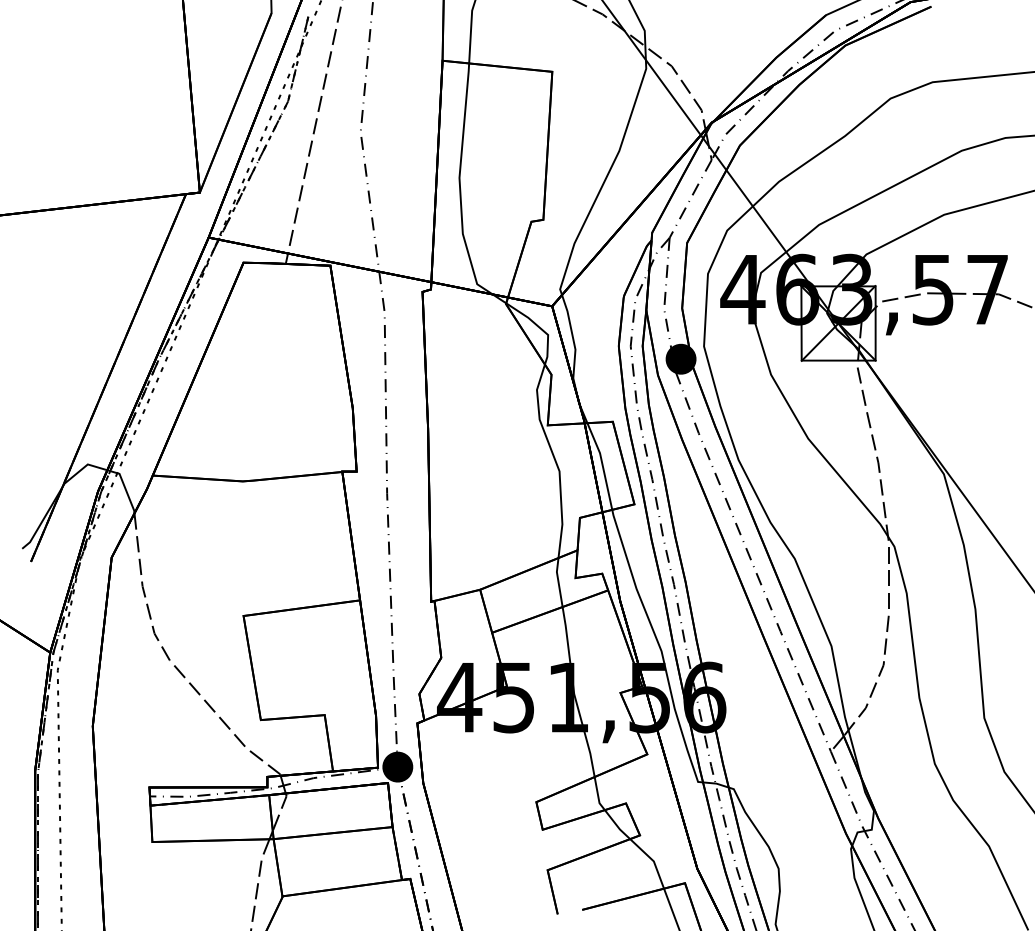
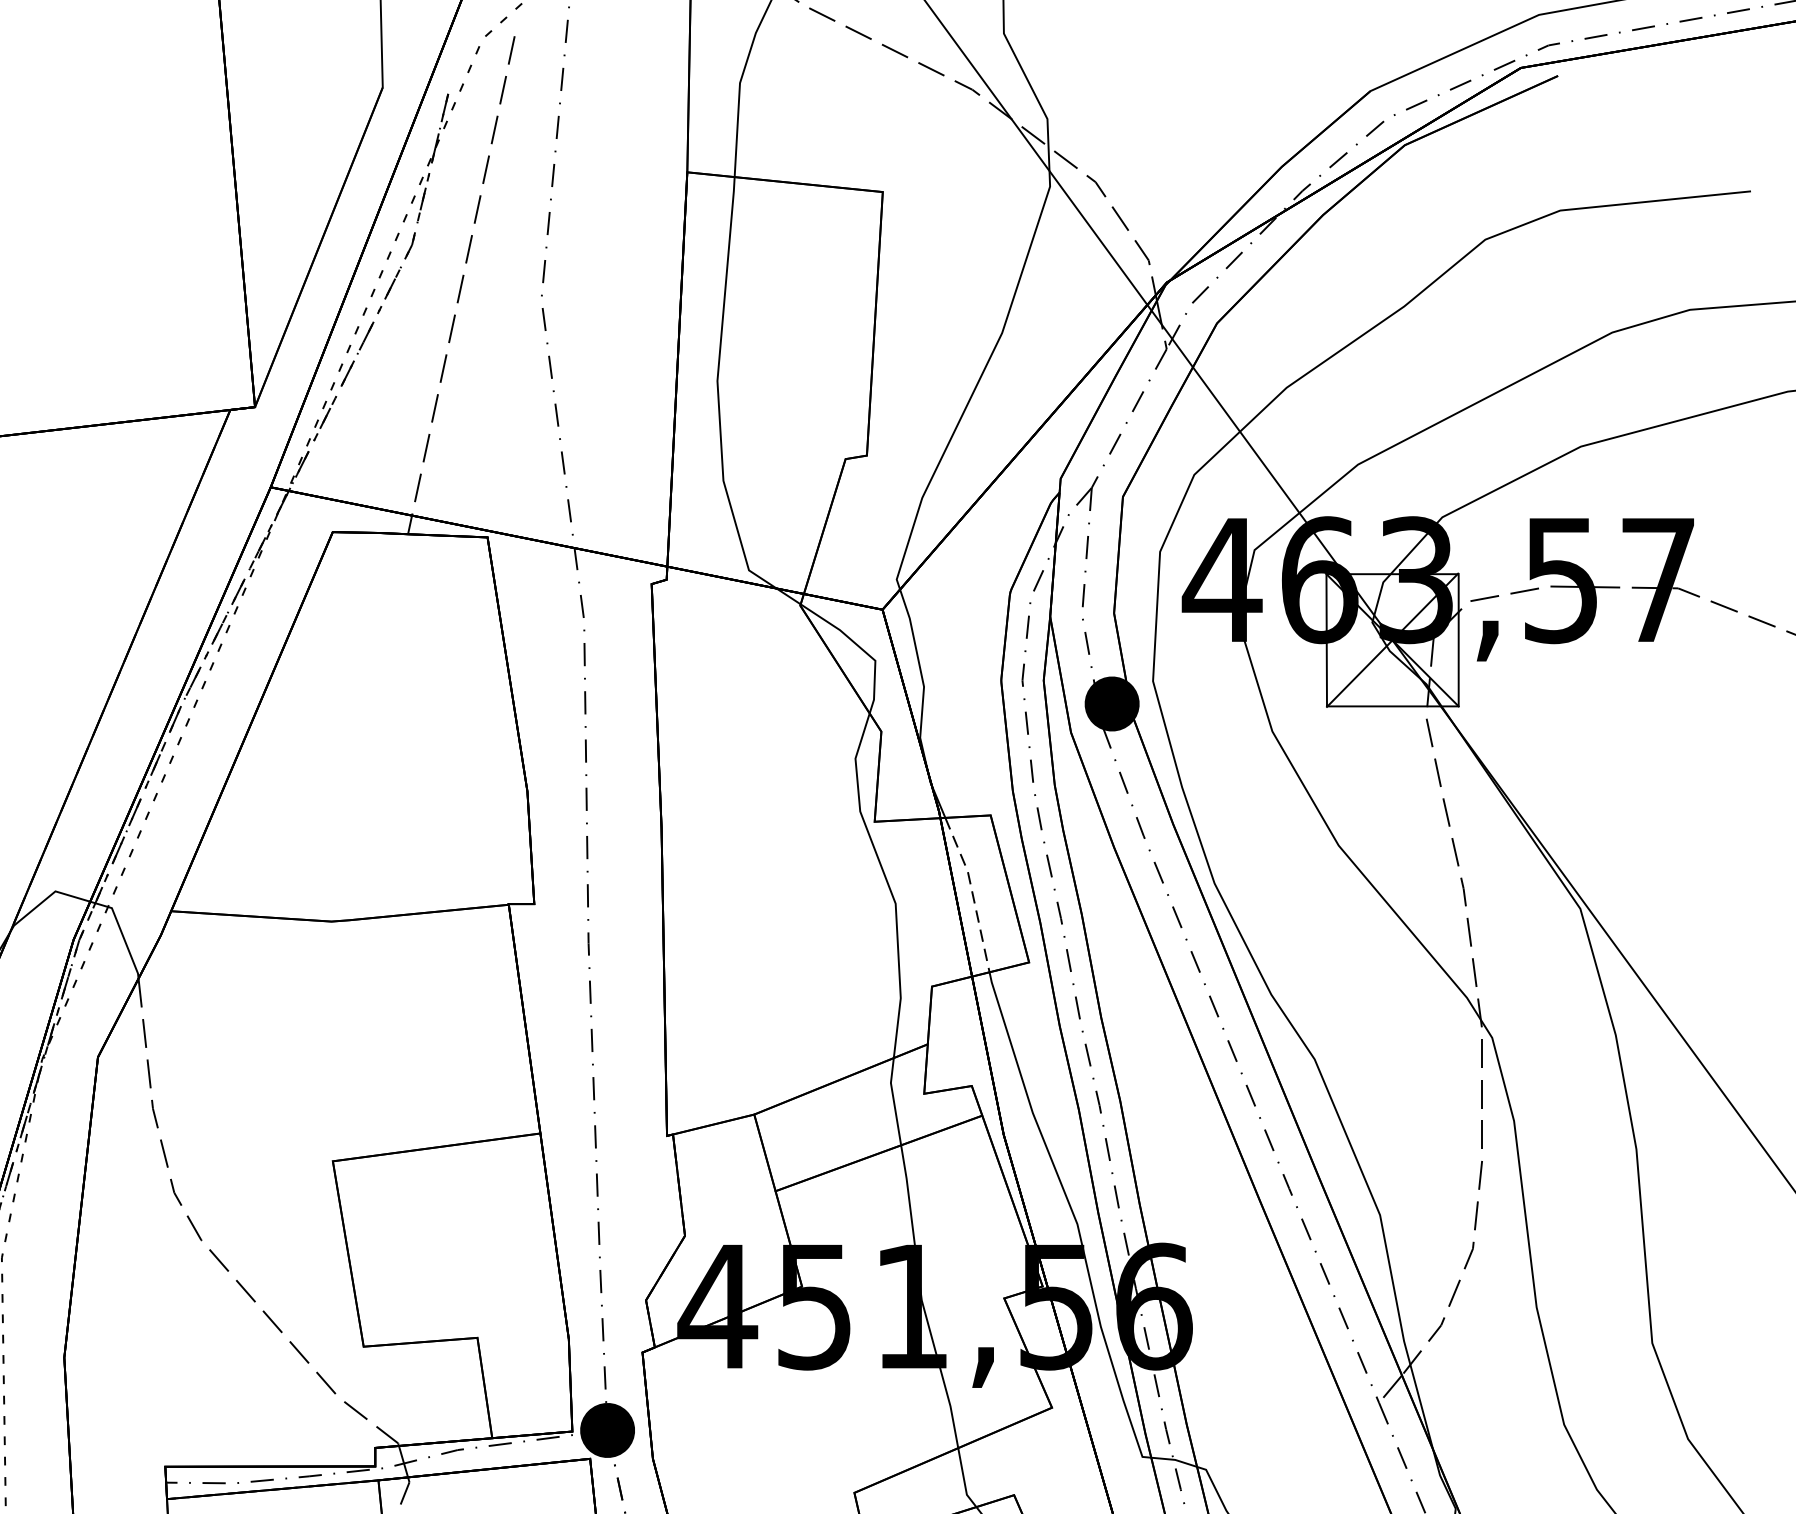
line: (602, 464) -> (972, 891), solid -> dashed

